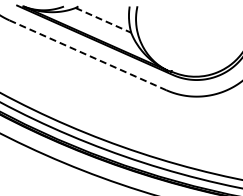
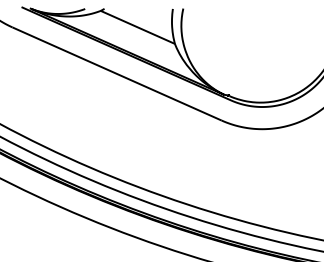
line: (103, 20) -> (137, 27), dashed -> solid
line: (87, 55) -> (116, 74), dashed -> solid

